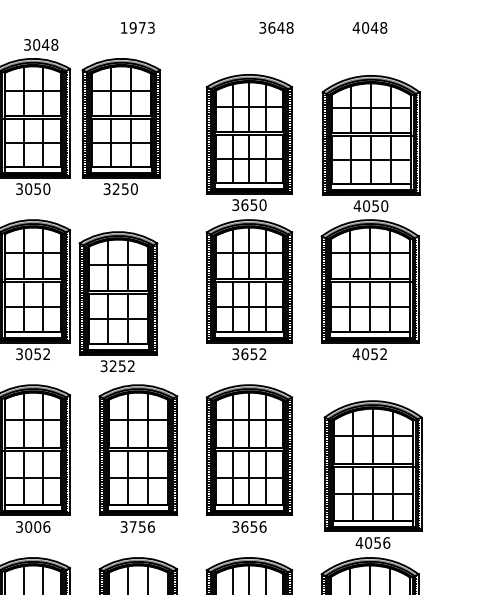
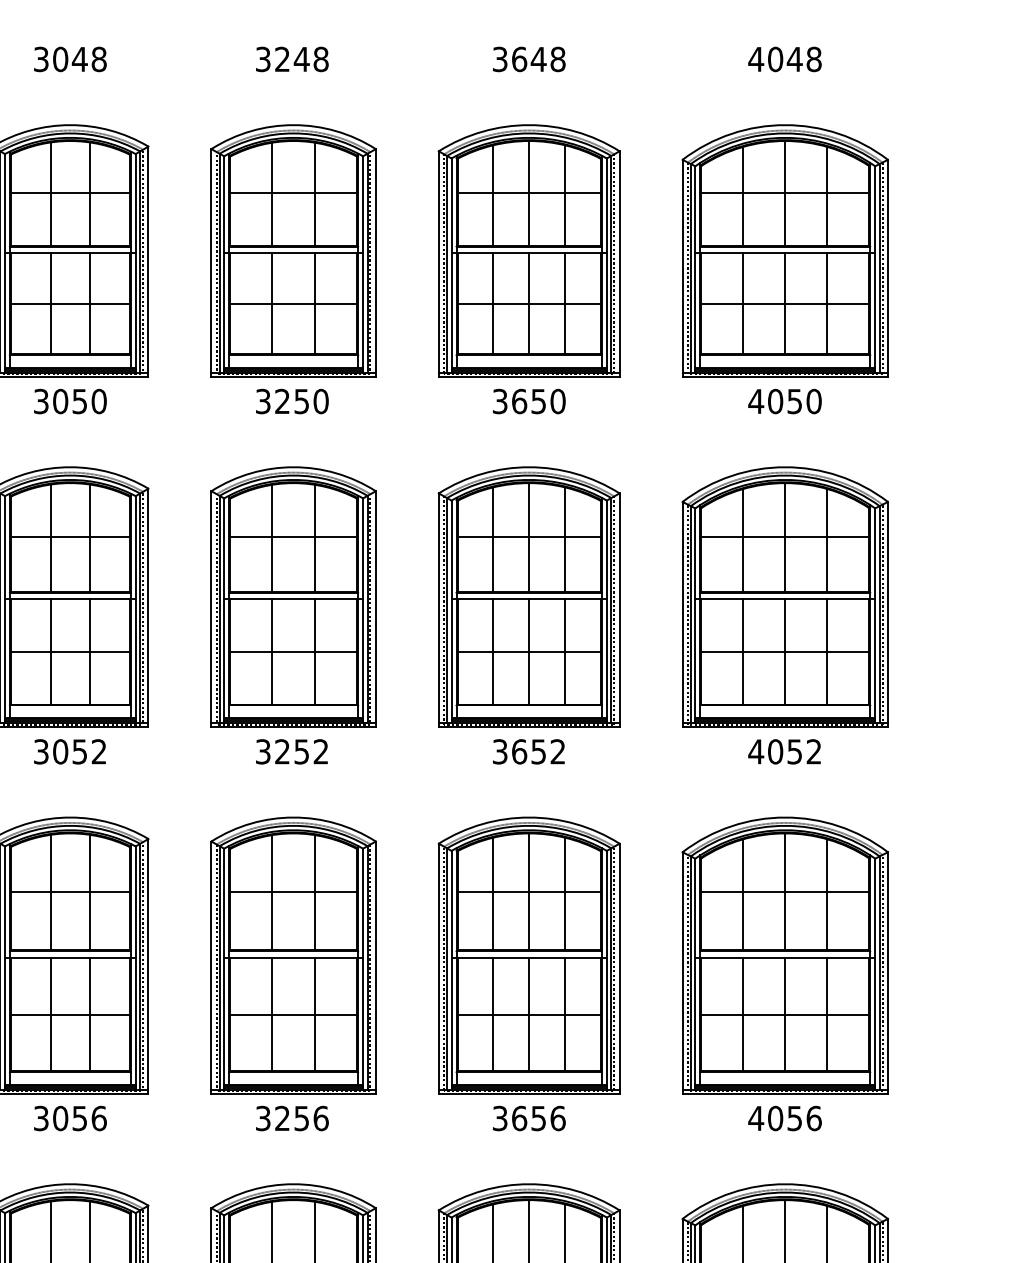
text: (137, 27) -> (291, 58), 1973 -> 3248
text: (276, 27) -> (529, 58), moved
text: (41, 44) -> (70, 58), moved
part: (121, 126) -> (293, 268), moved
part: (249, 142) -> (529, 268), moved
part: (370, 143) -> (783, 268), moved
part: (118, 301) -> (293, 614), moved
part: (372, 474) -> (783, 973), moved
text: (37, 526) -> (79, 1117), 3006 -> 3056
text: (132, 526) -> (281, 1117), 3756 -> 3256

